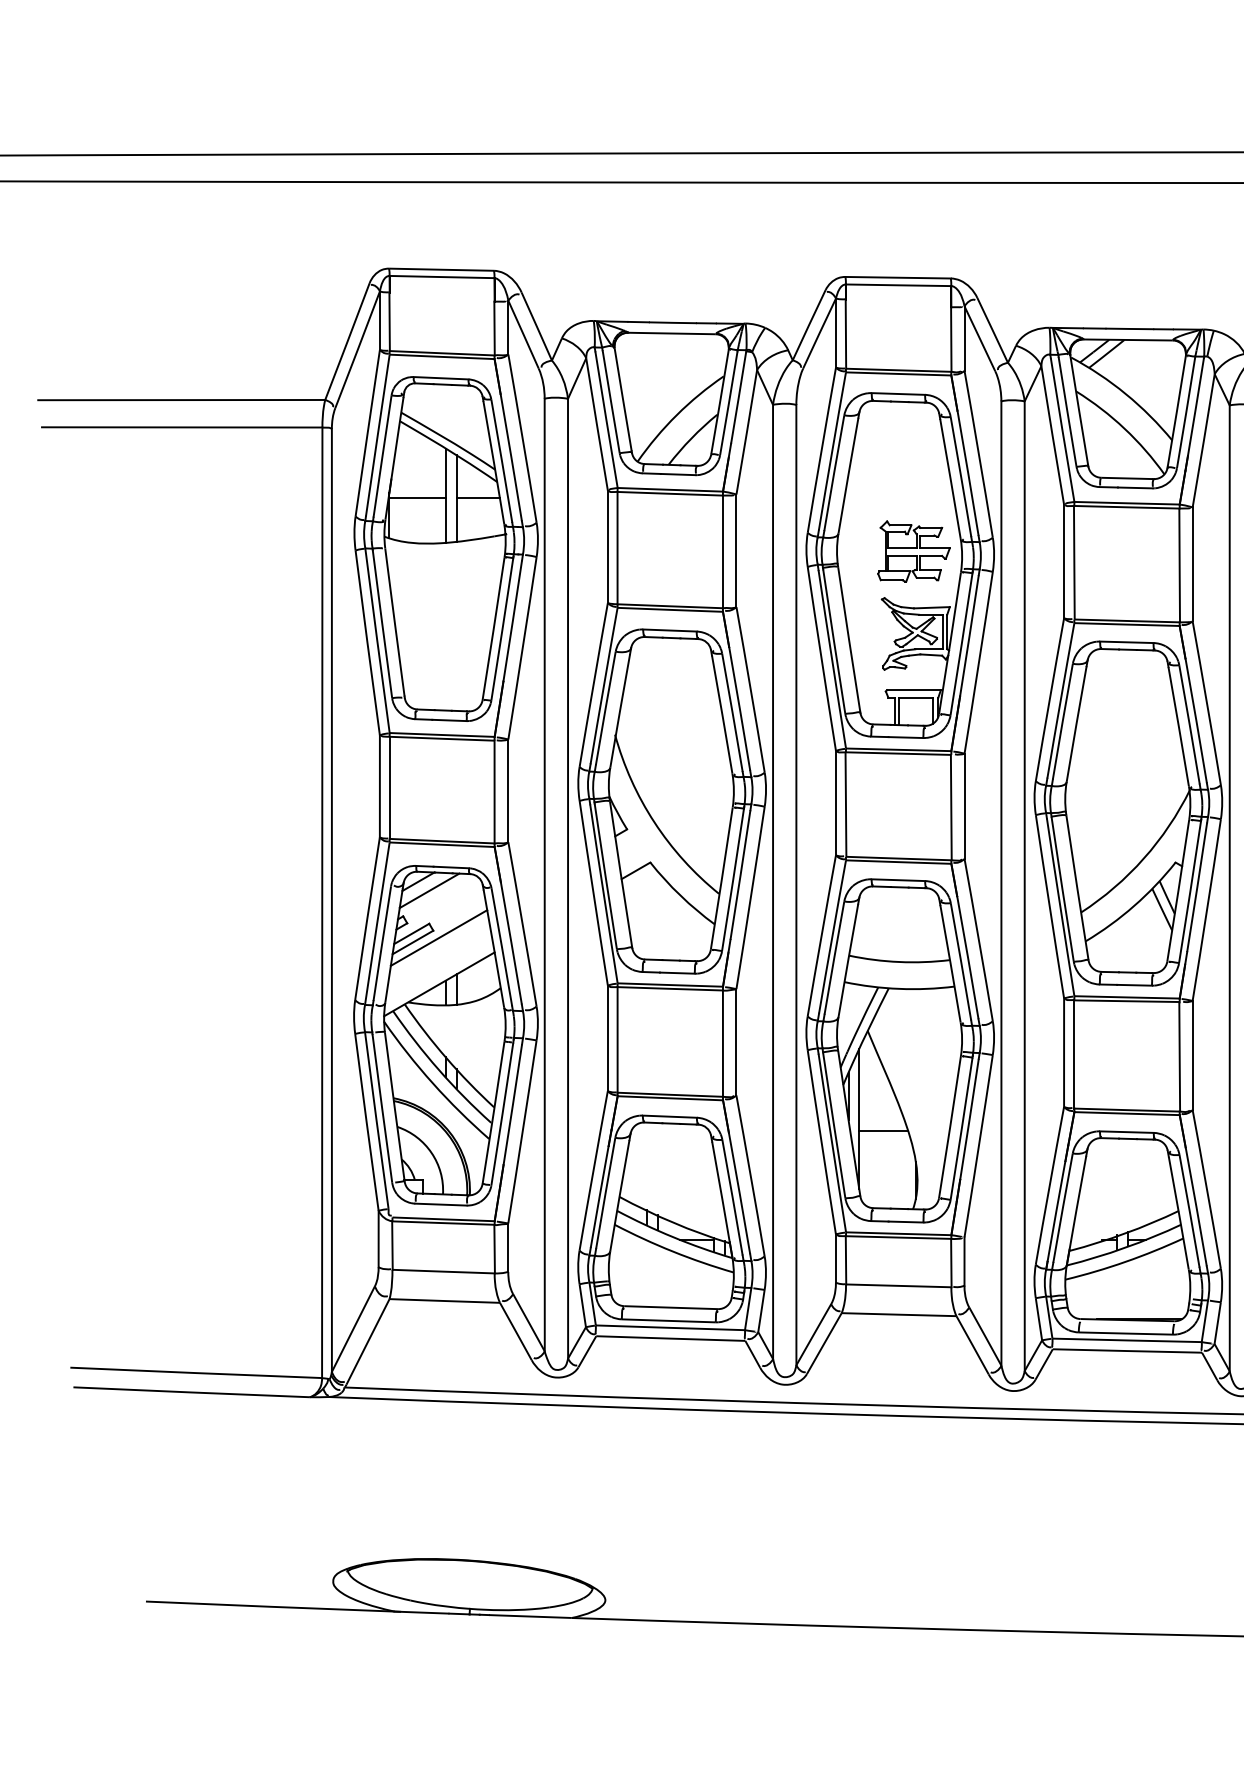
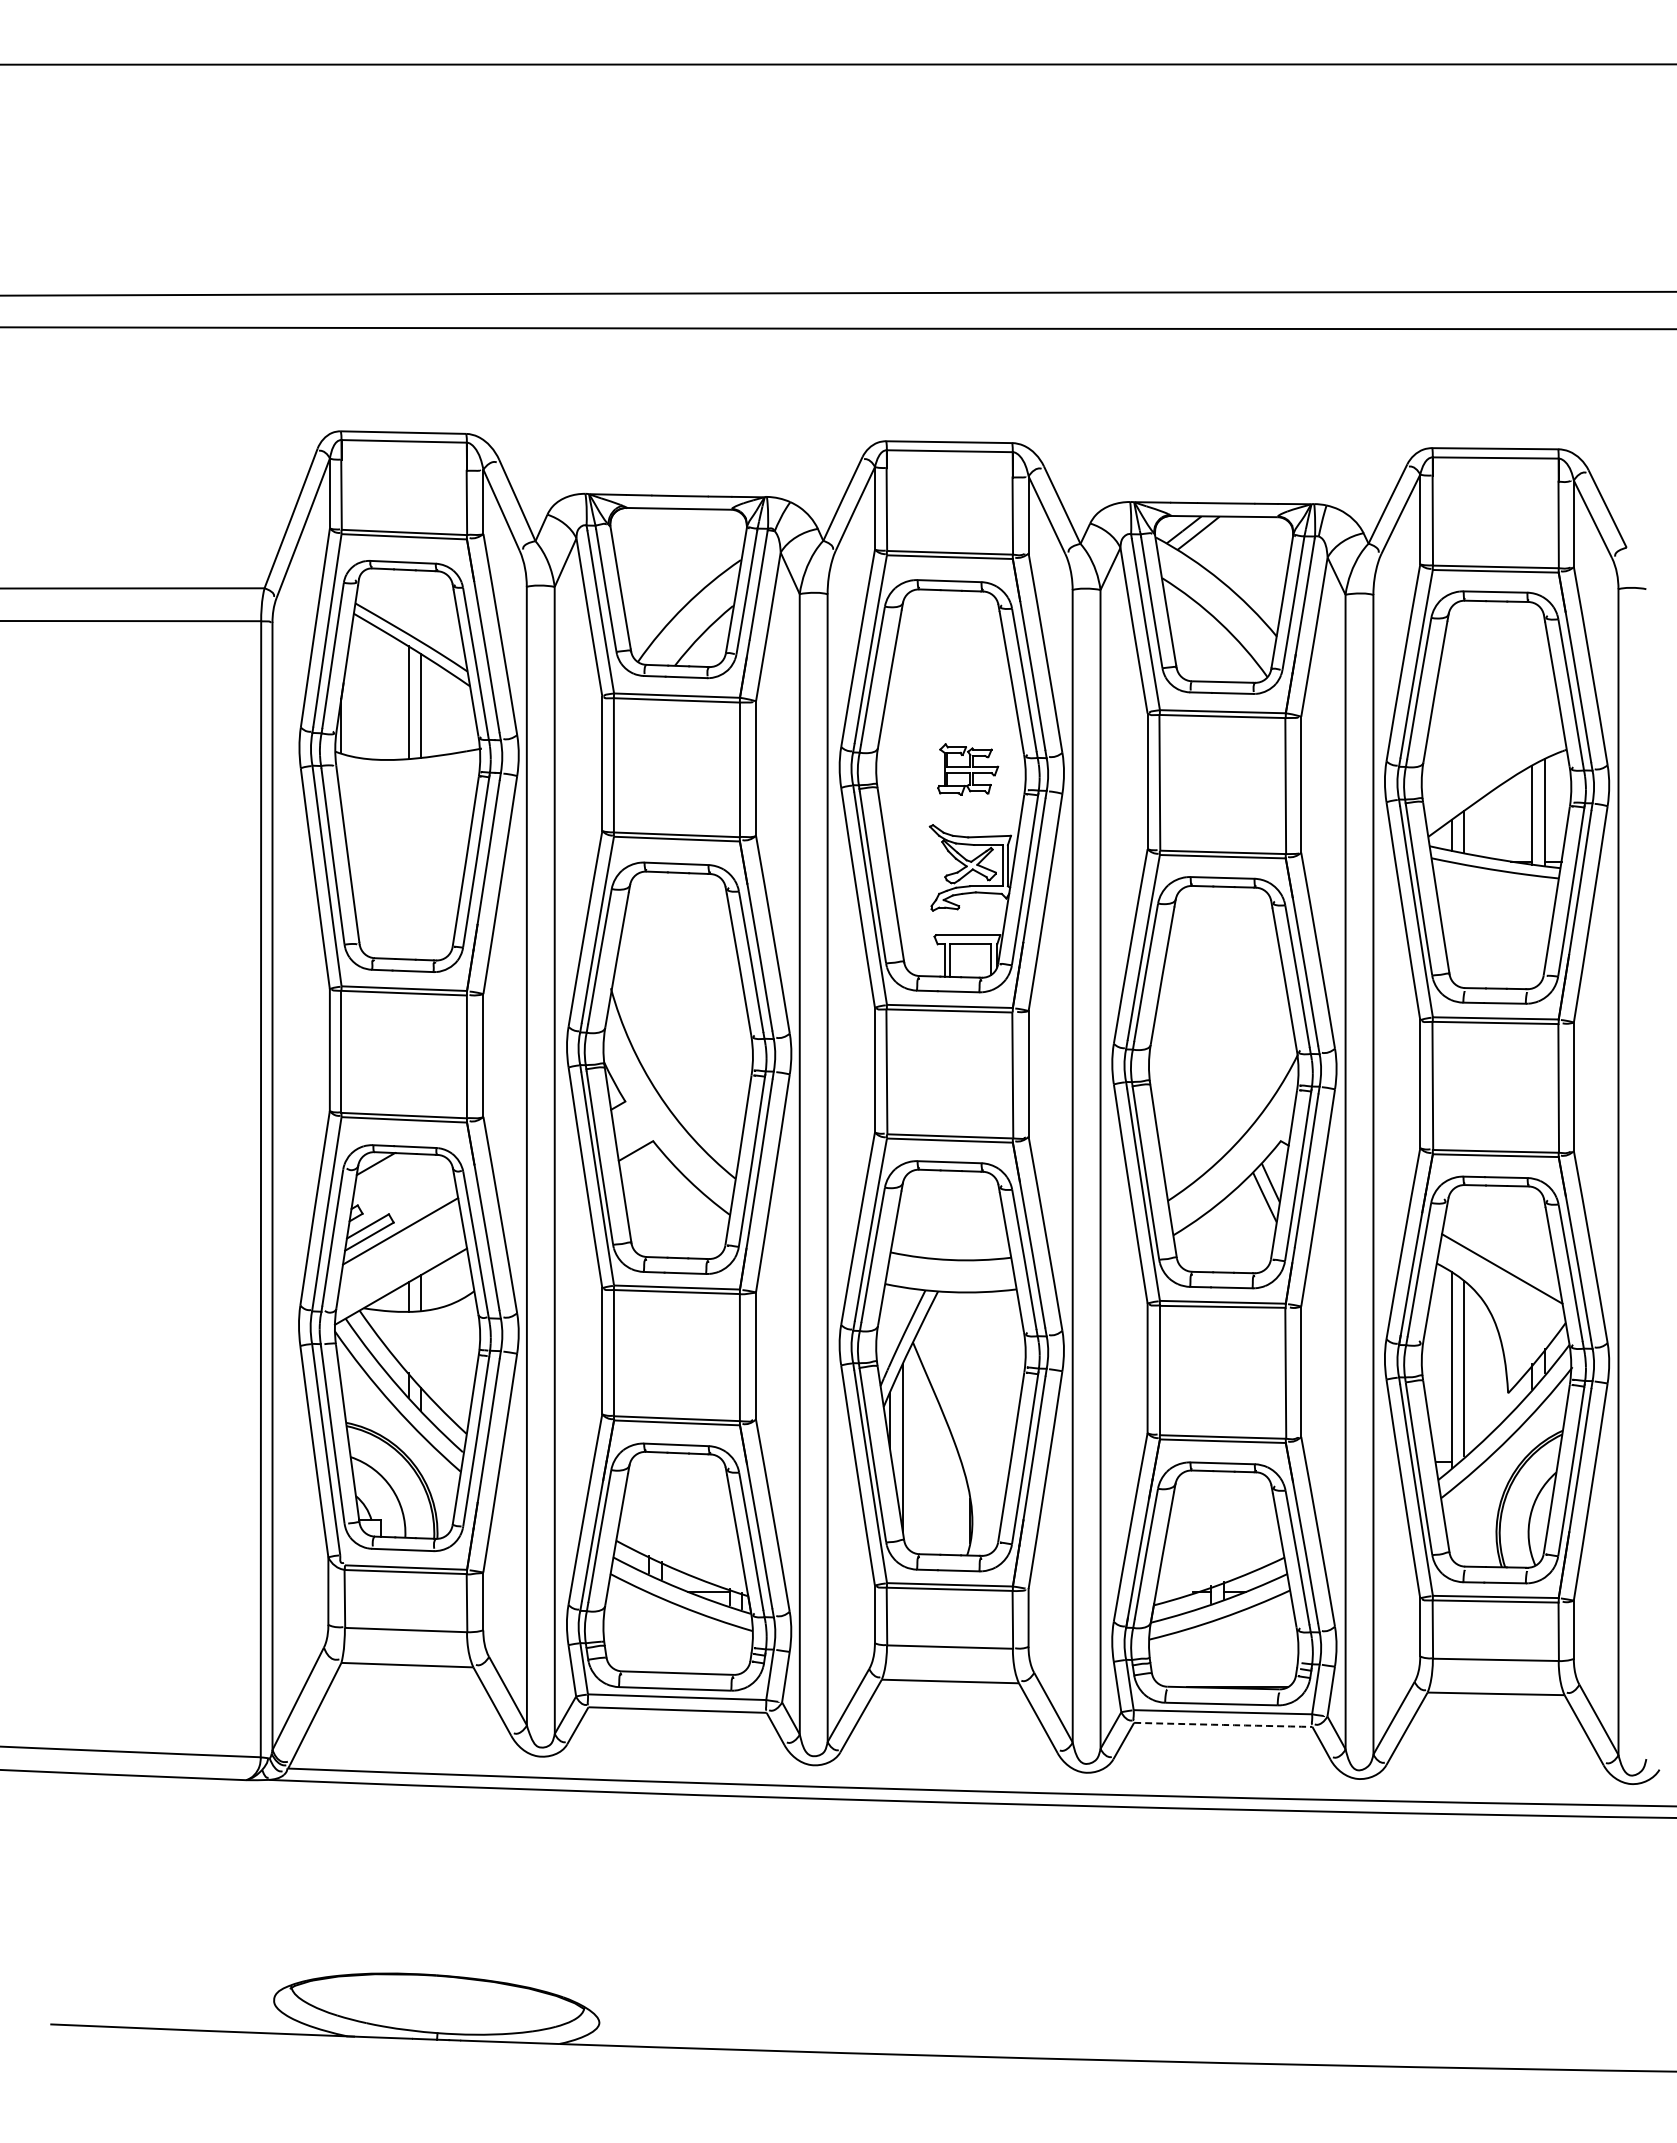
line: (417, 498) -> (374, 705), removed
line: (478, 498) -> (447, 705), removed
part: (913, 551) -> (967, 769), size x0.7
line: (428, 890) -> (388, 1174), removed
line: (883, 1131) -> (931, 1462), removed
arc: (1127, 1350) -> (1223, 1724), solid -> dashed

